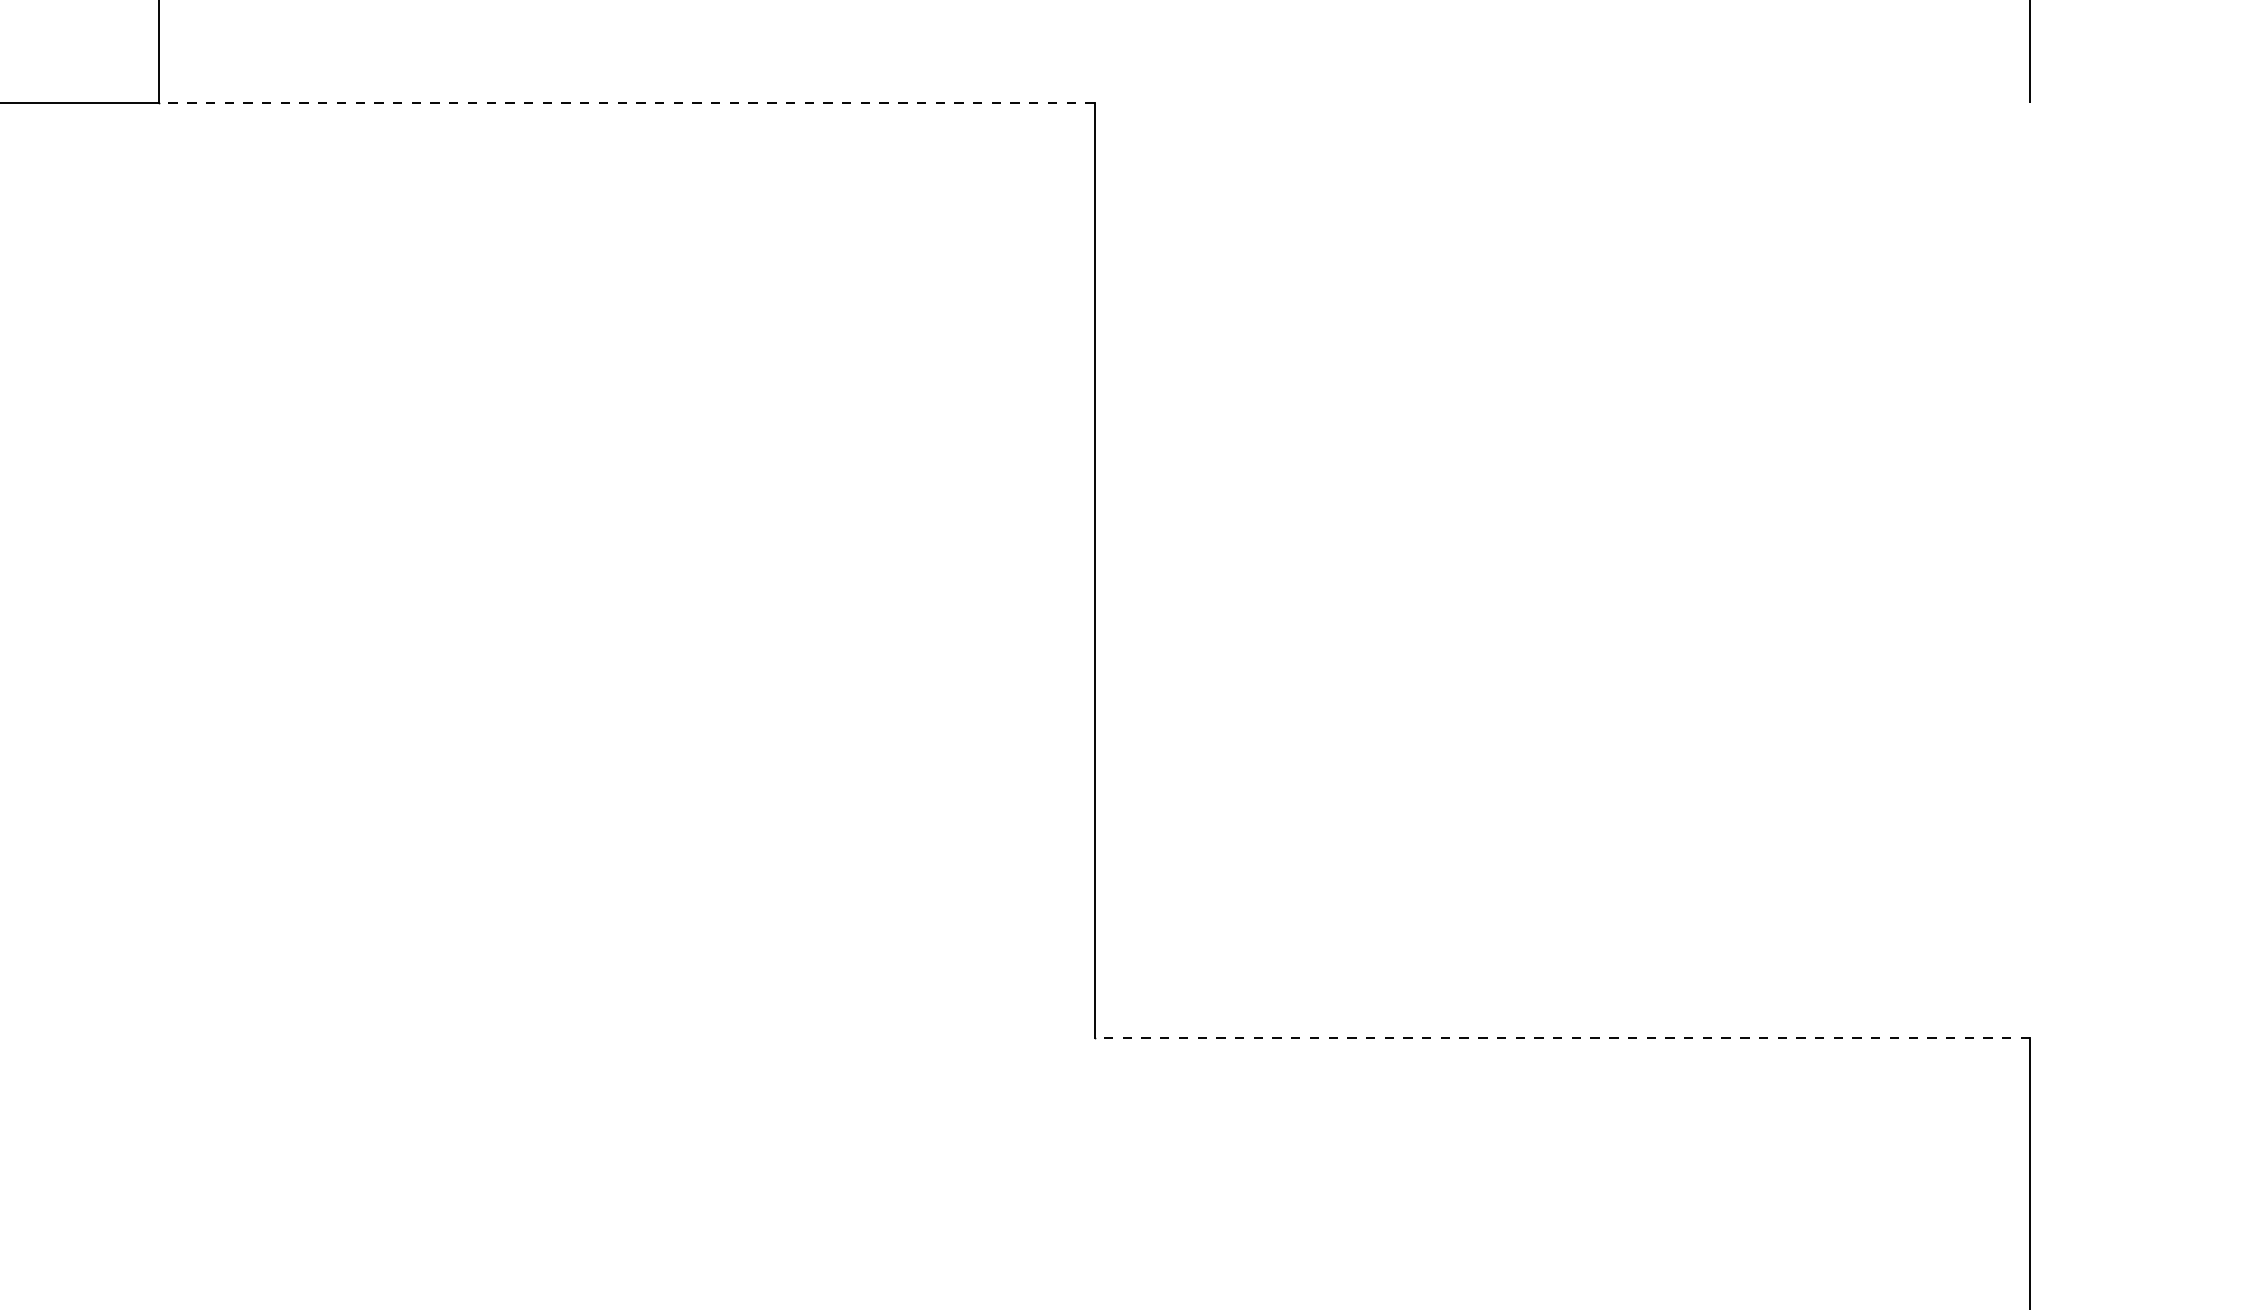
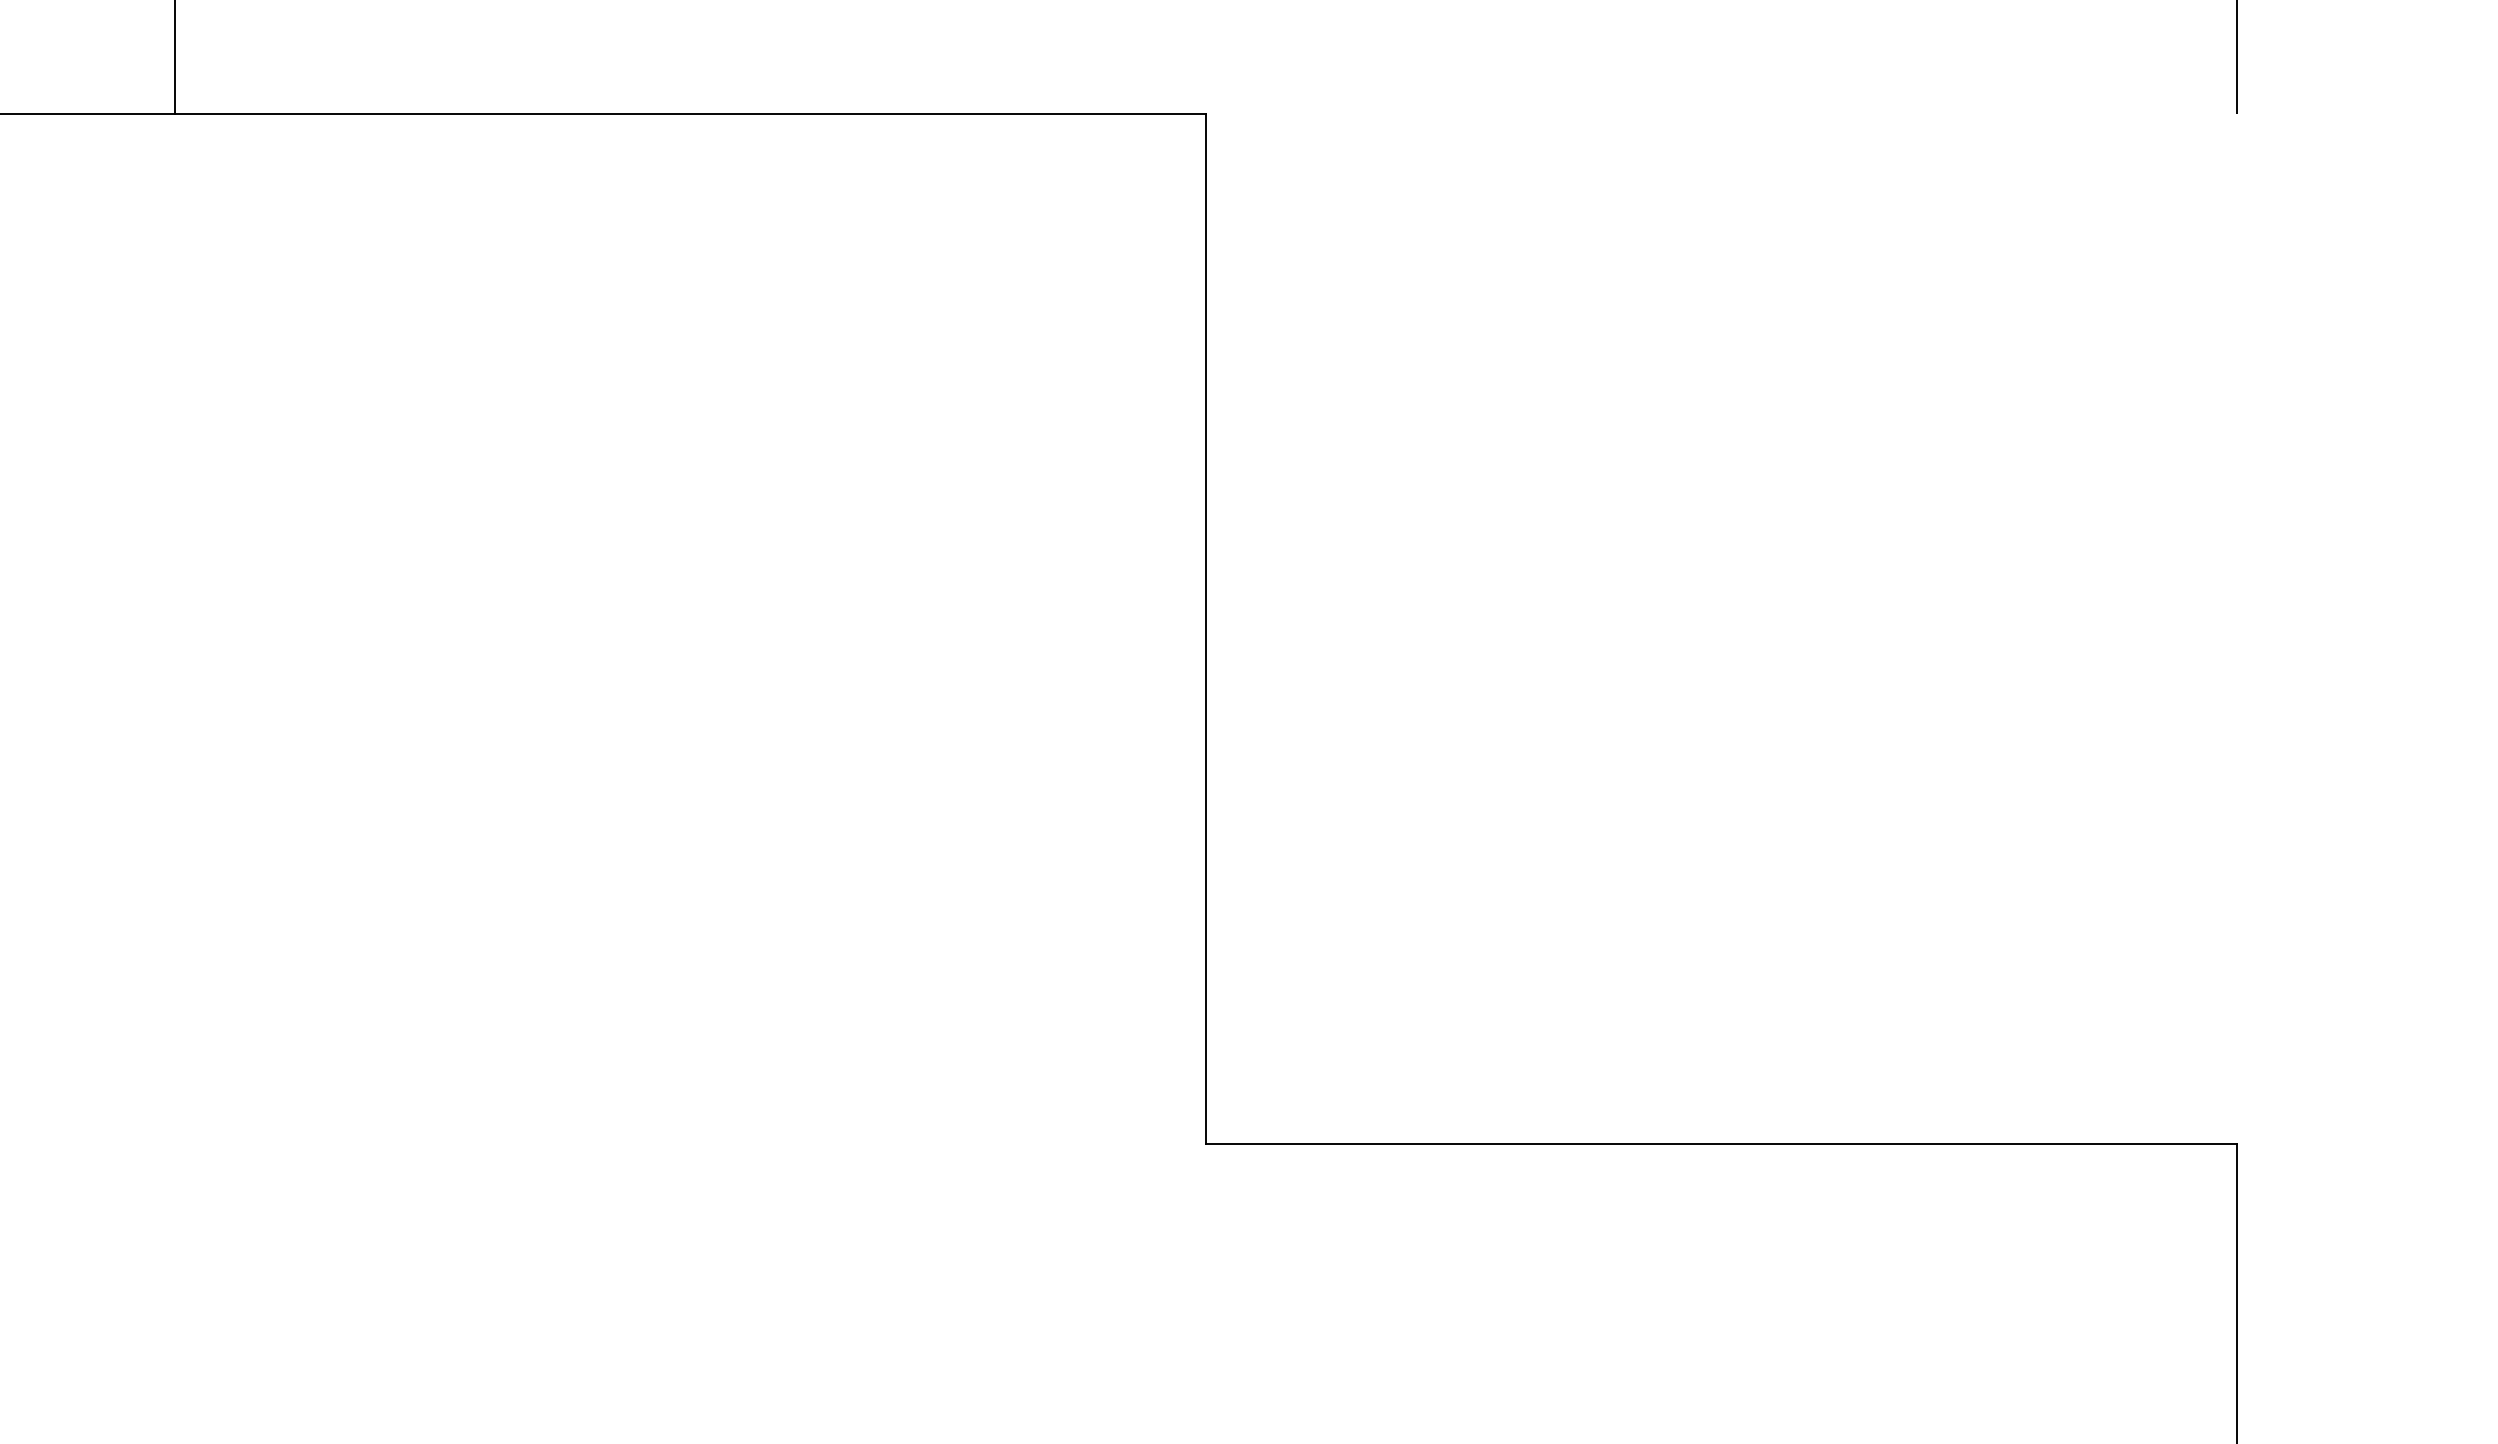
line: (626, 102) -> (690, 113), dashed -> solid
line: (1562, 1038) -> (1721, 1144), dashed -> solid

